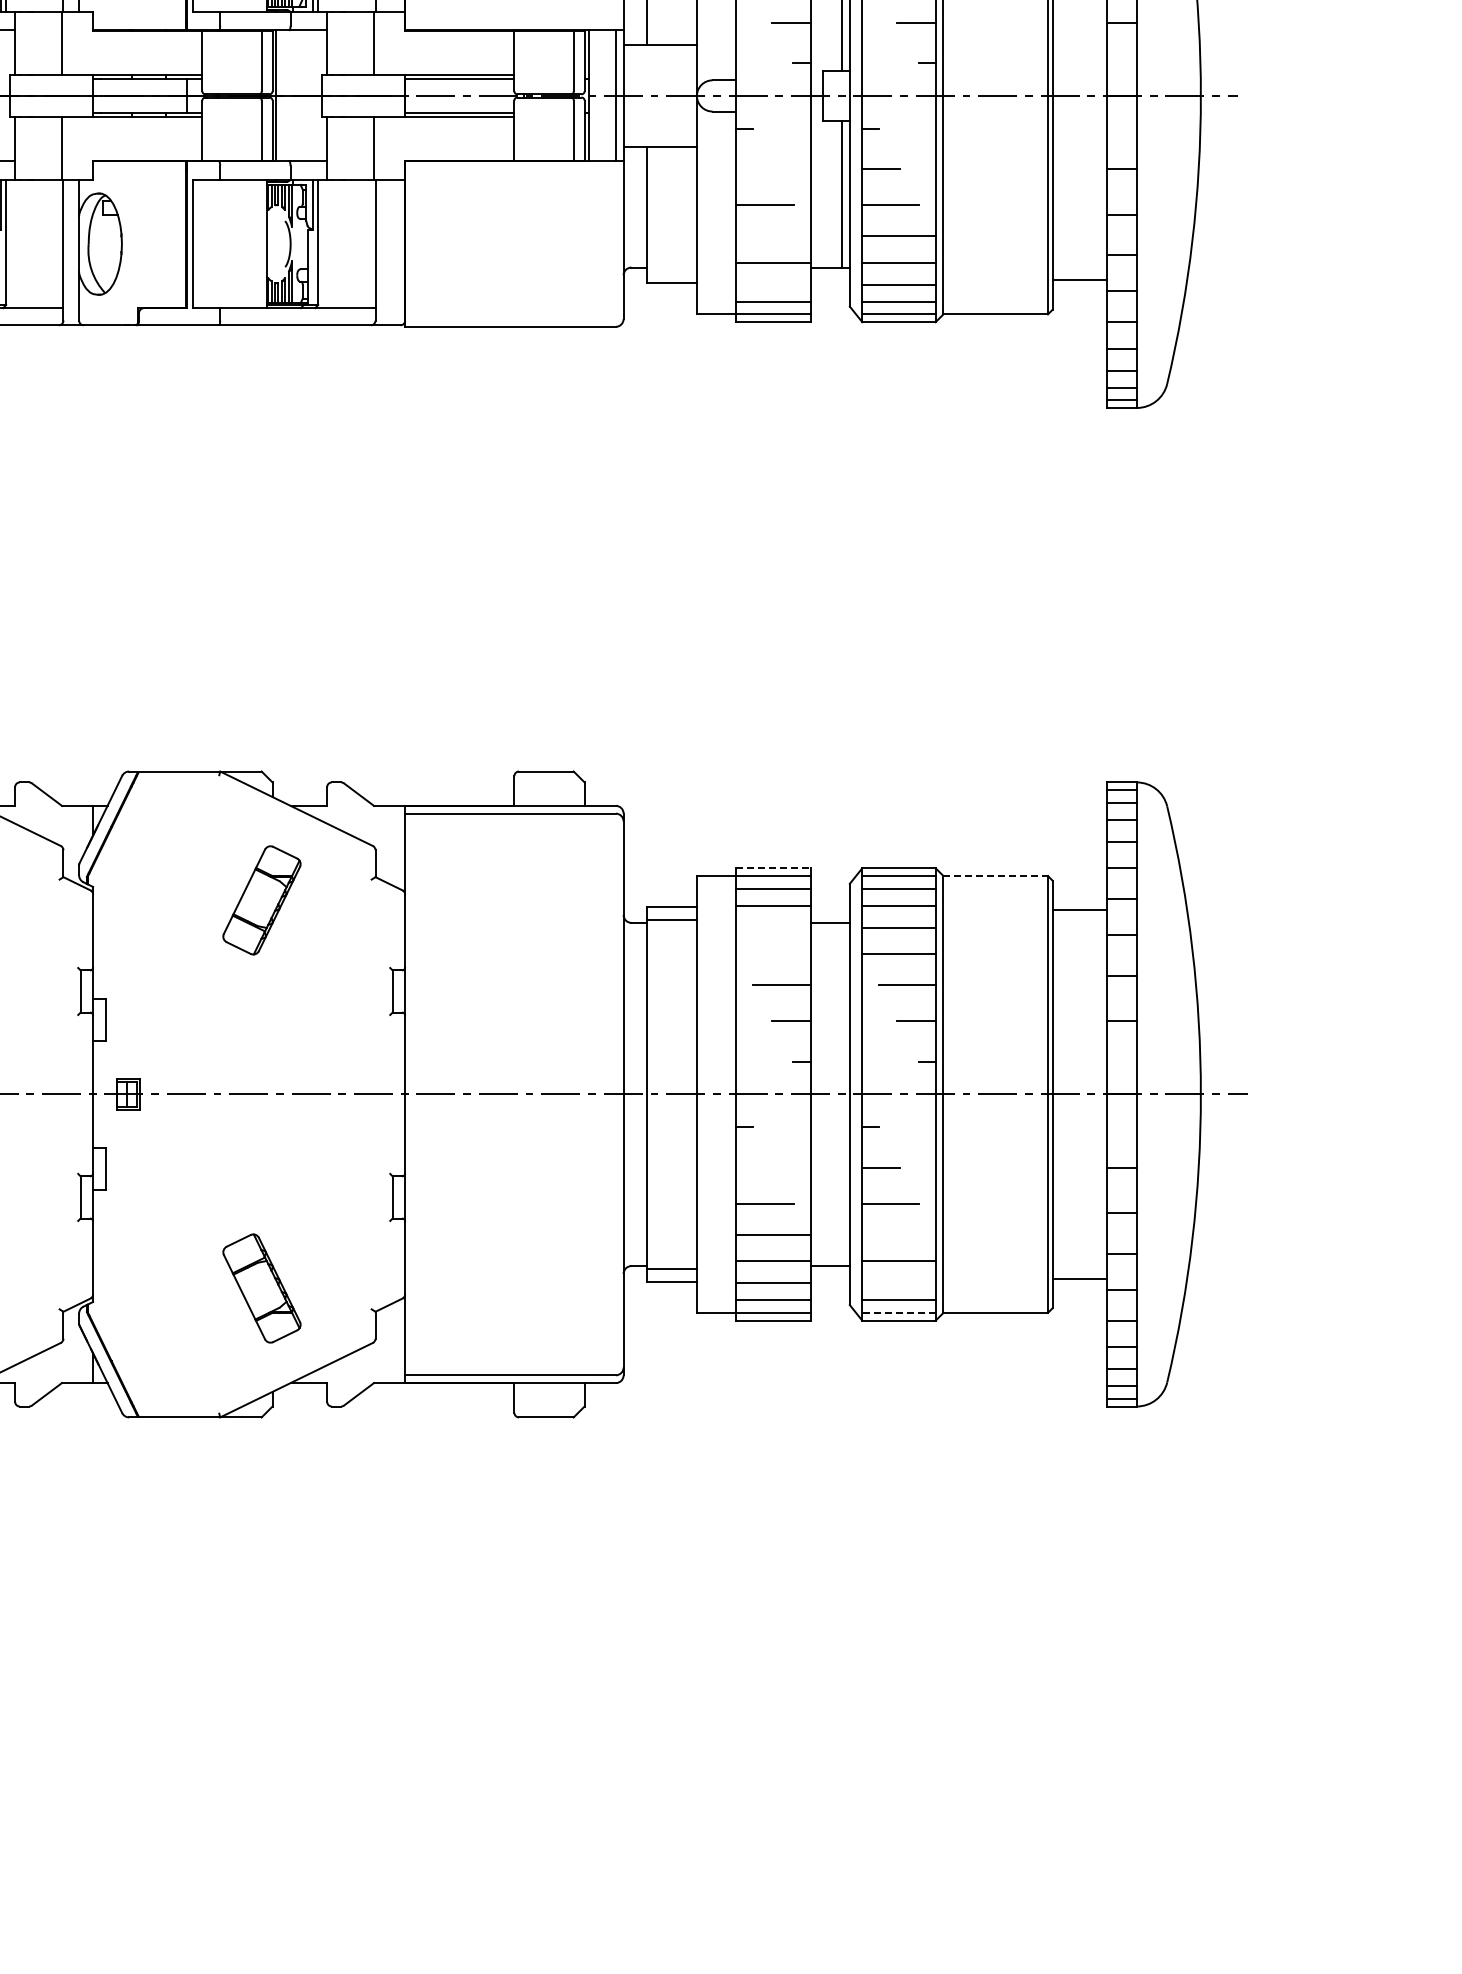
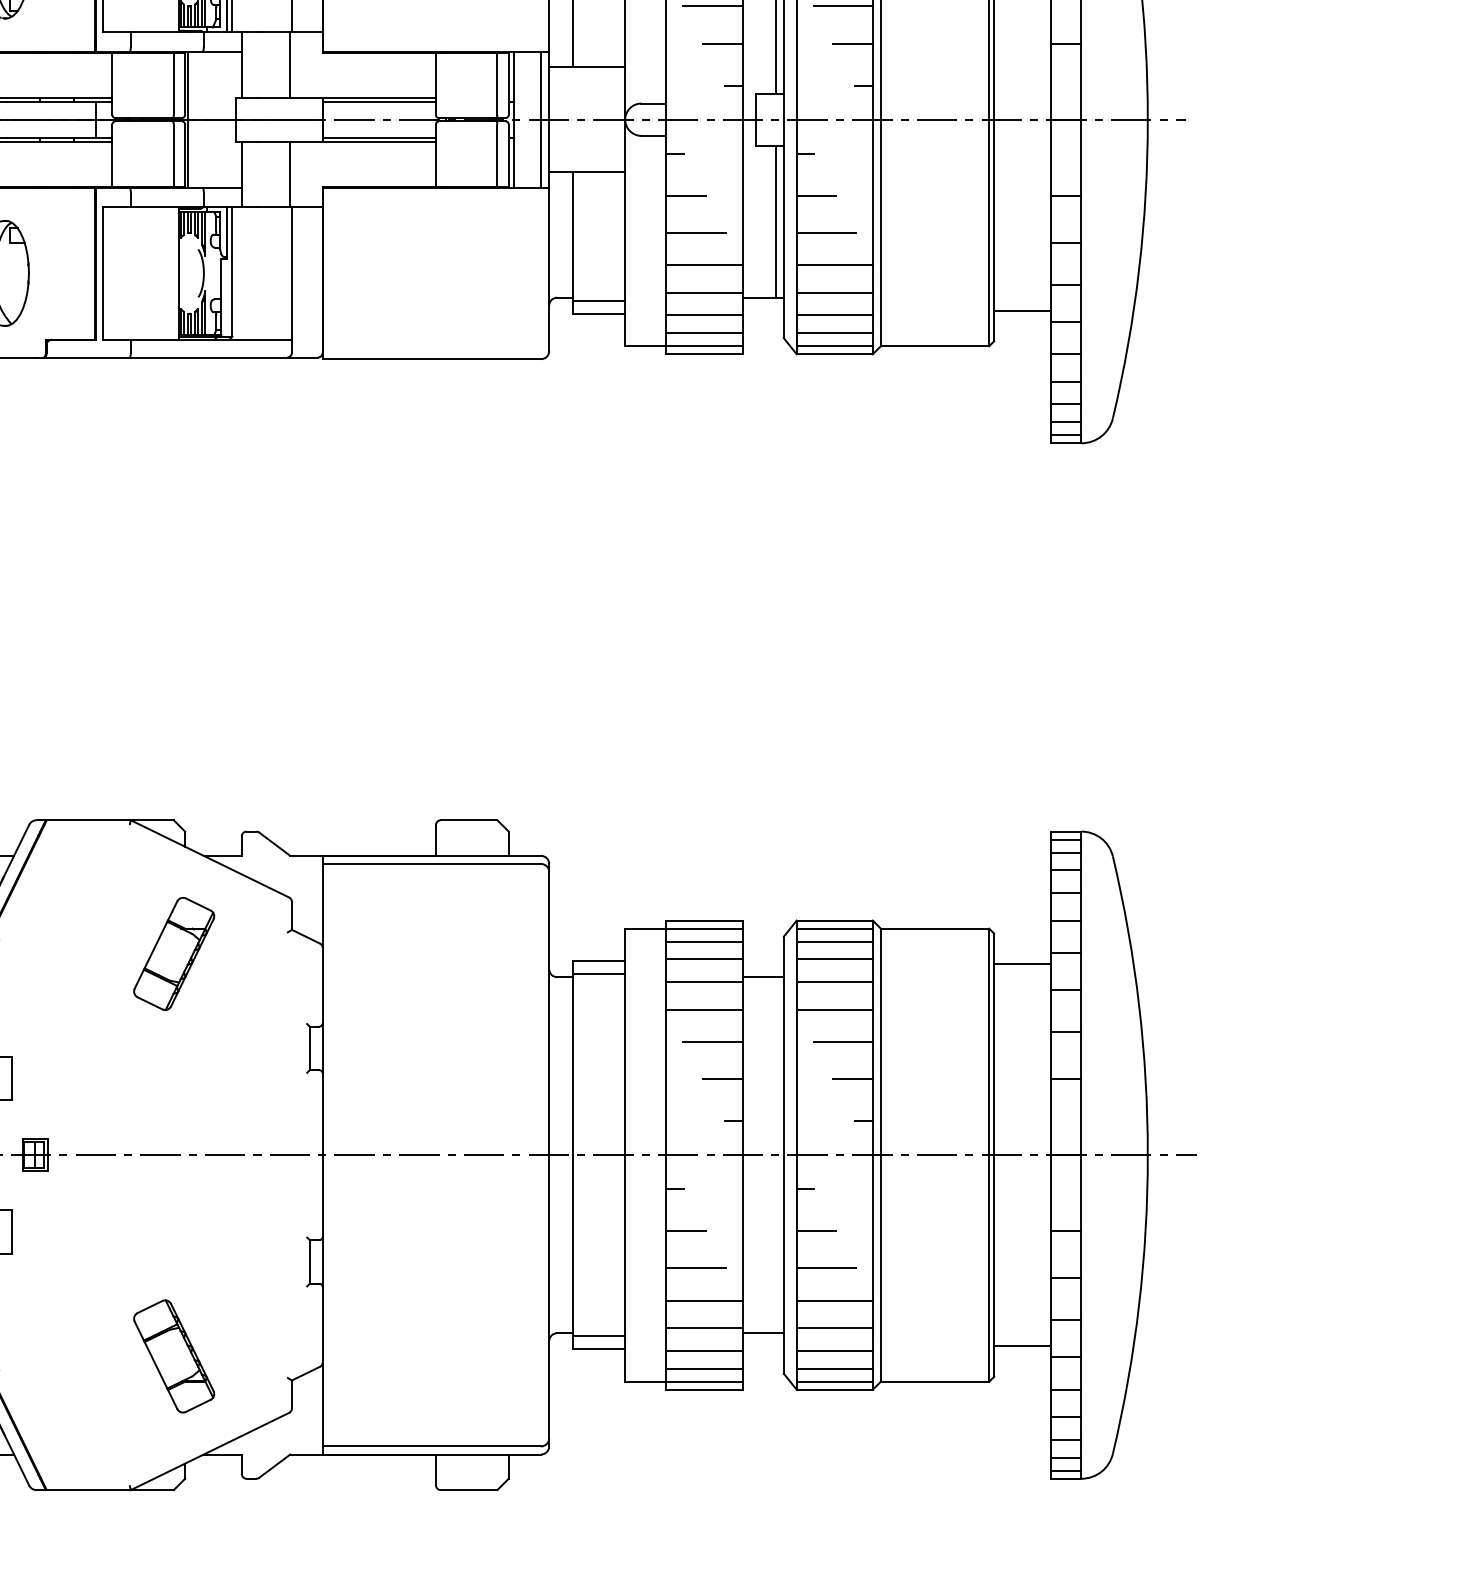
line: (755, 169) -> (685, 195), added
line: (772, 236) -> (703, 265), added
line: (671, 270) -> (598, 300), added
line: (772, 284) -> (703, 315), added
line: (773, 868) -> (704, 920), dashed -> solid
line: (996, 876) -> (935, 929), dashed -> solid
line: (772, 927) -> (703, 982), added
line: (772, 954) -> (703, 1010), added
line: (755, 1167) -> (685, 1230), added
line: (898, 1234) -> (834, 1300), added
line: (898, 1283) -> (834, 1351), added
line: (898, 1312) -> (834, 1381), dashed -> solid

